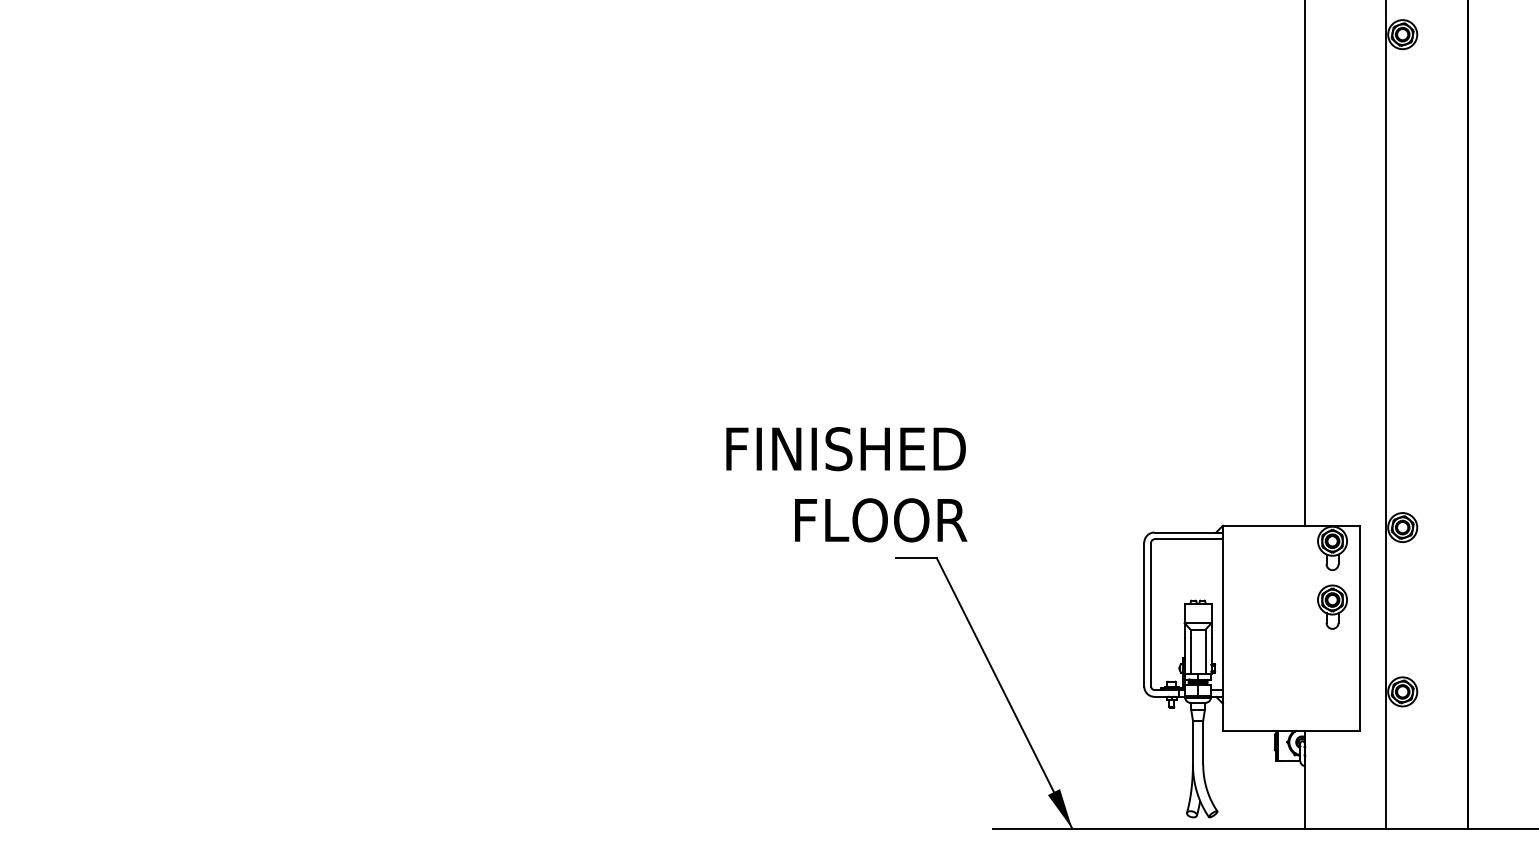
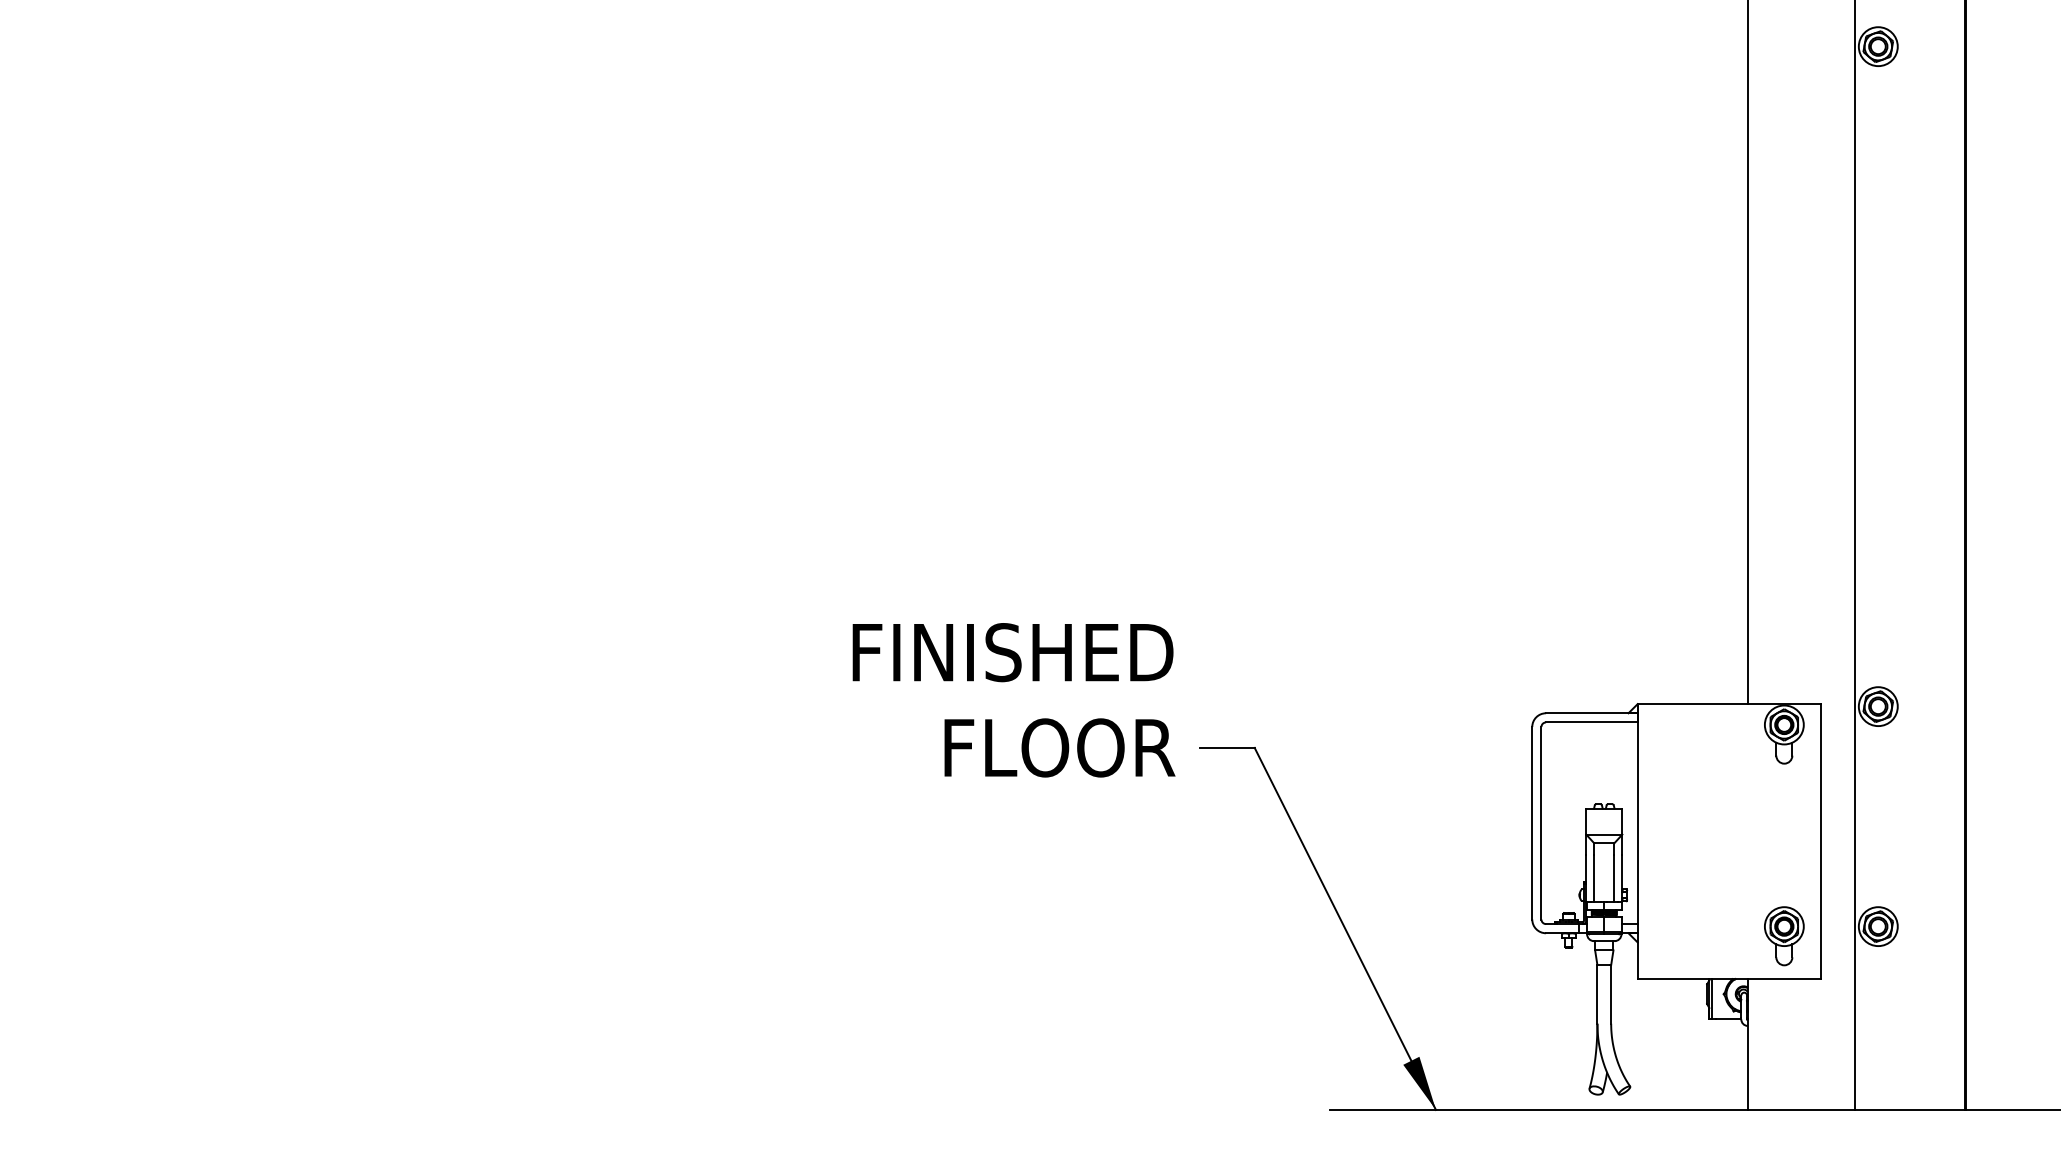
text: (846, 484) -> (1013, 700), moved
part: (1332, 607) -> (1784, 936), moved

